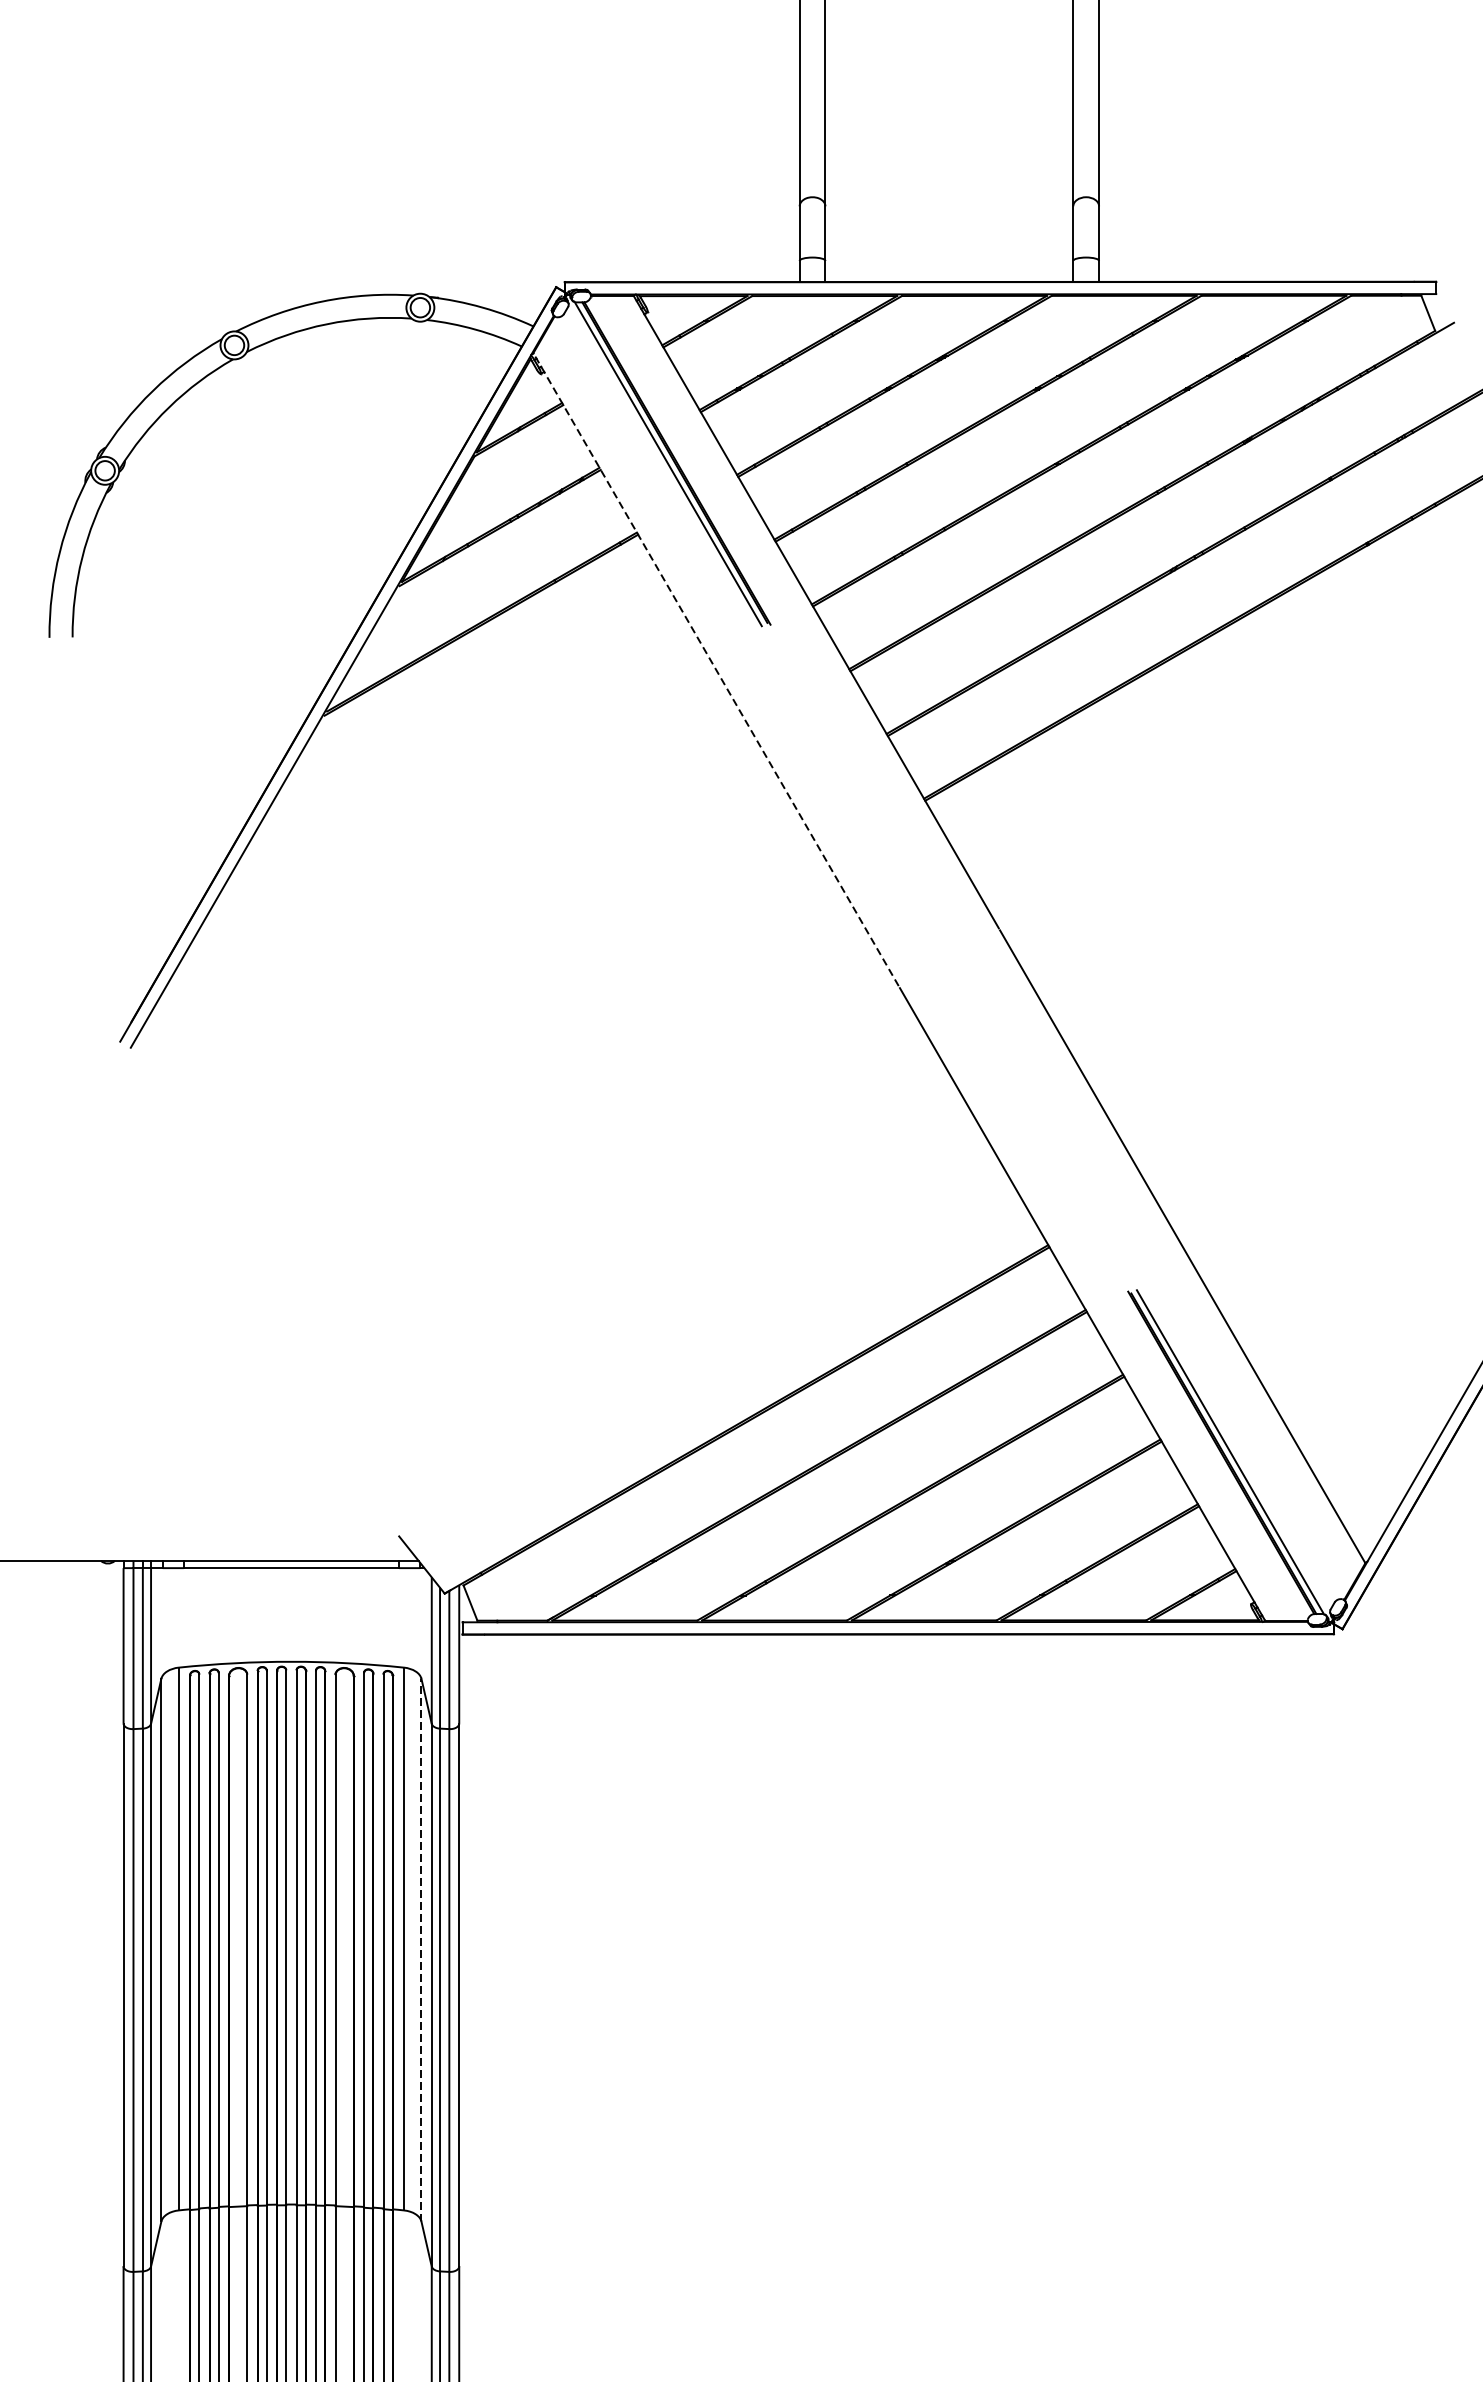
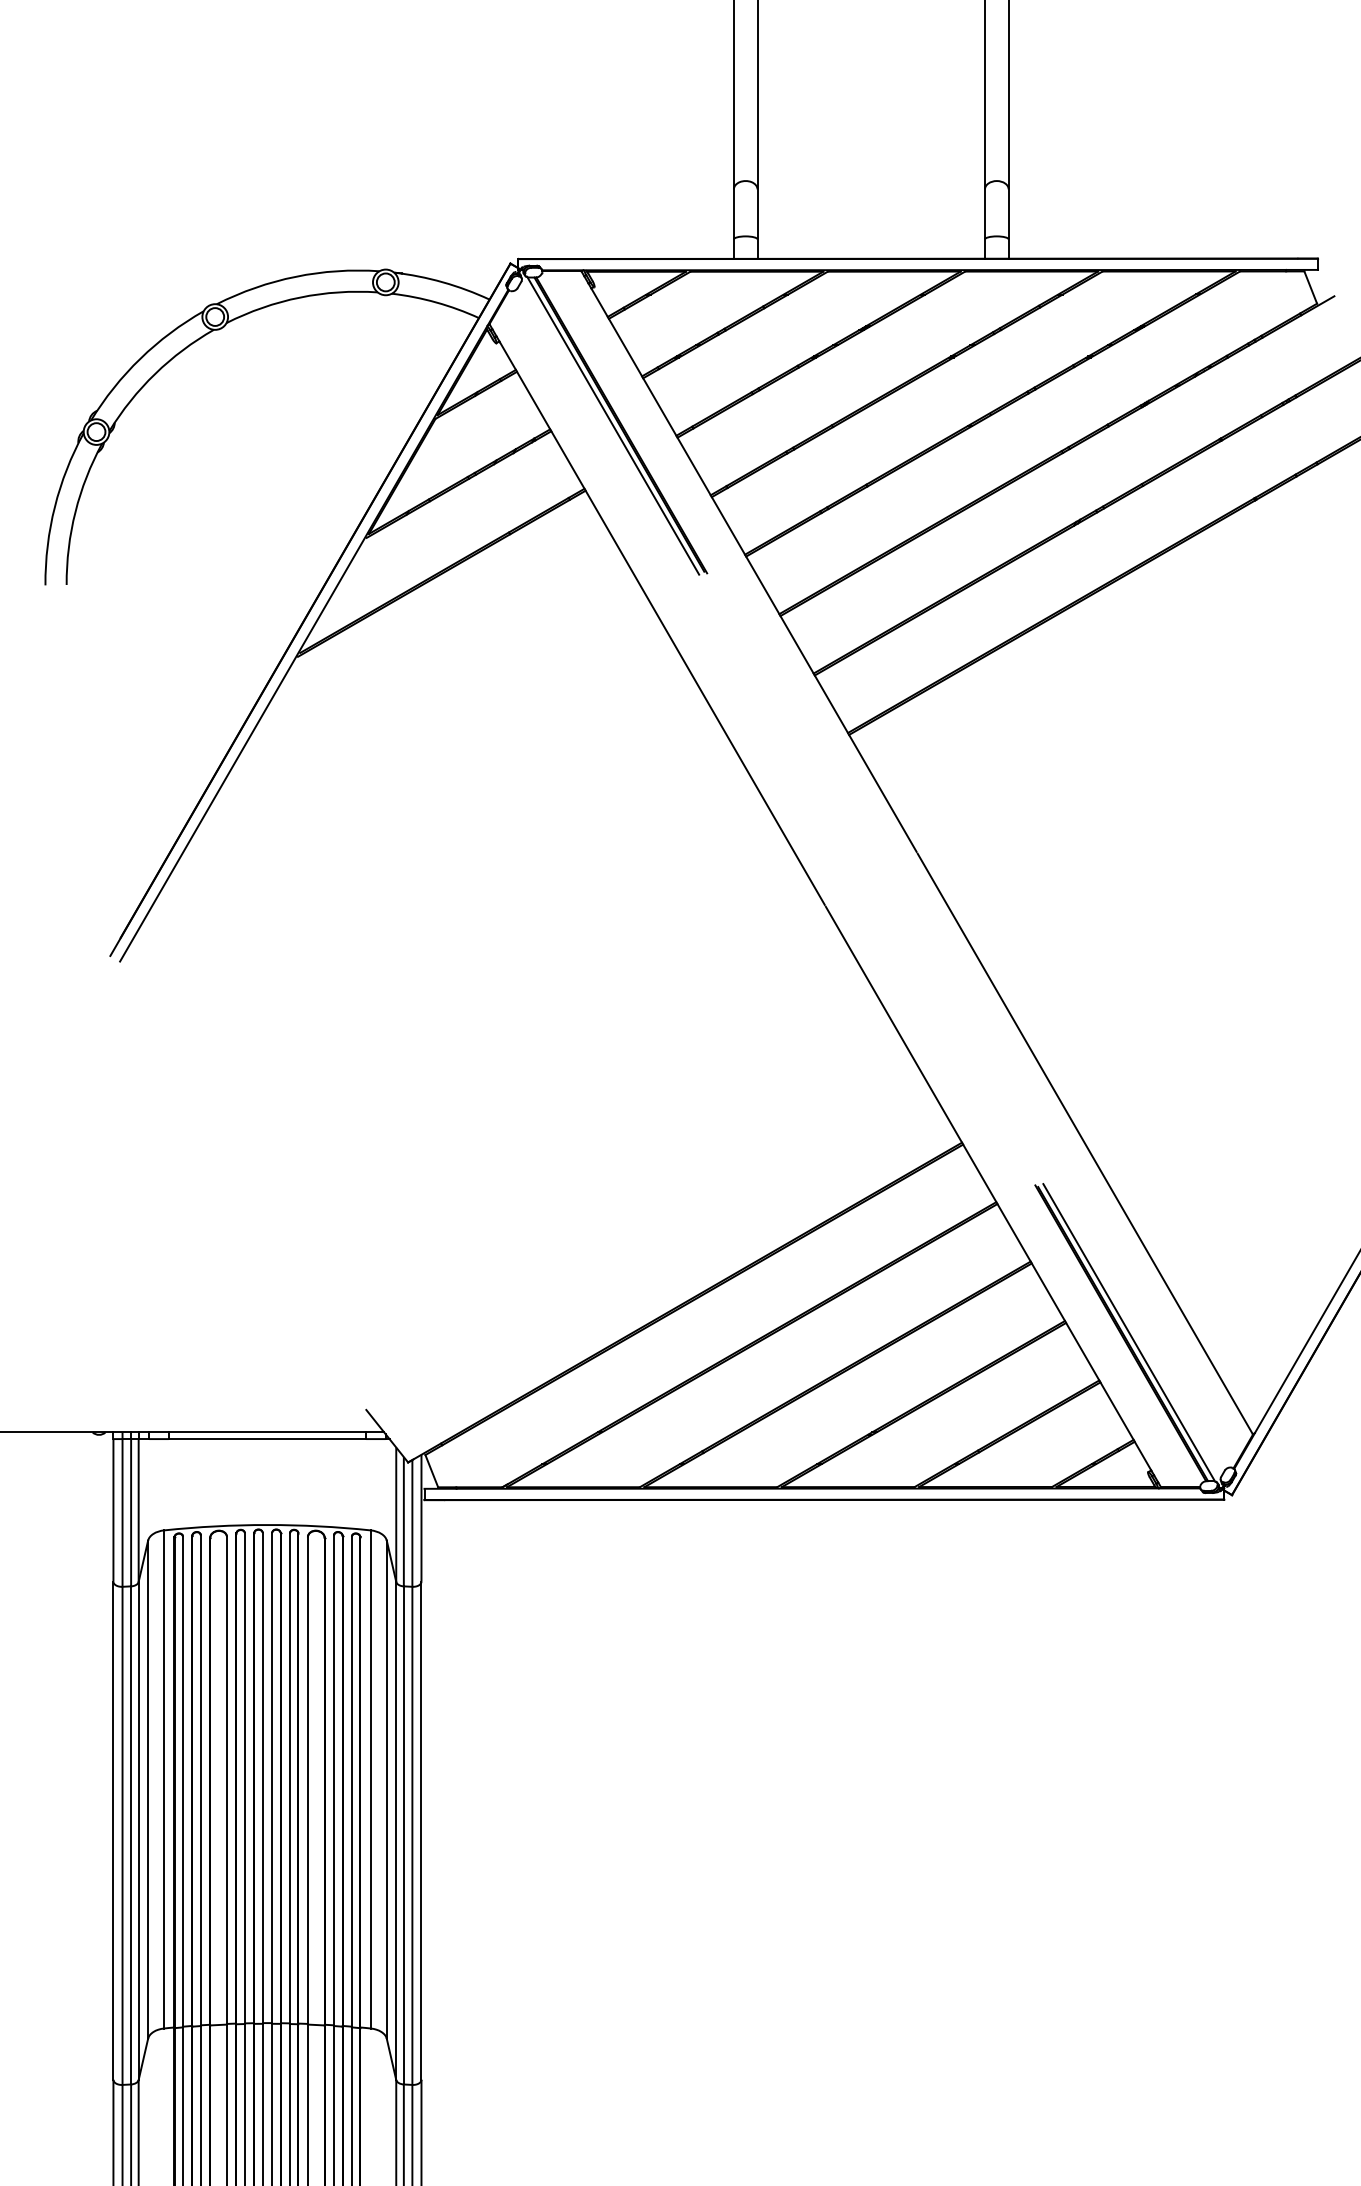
line: (715, 669) -> (656, 614), dashed -> solid
line: (421, 1949) -> (386, 1789), dashed -> solid

